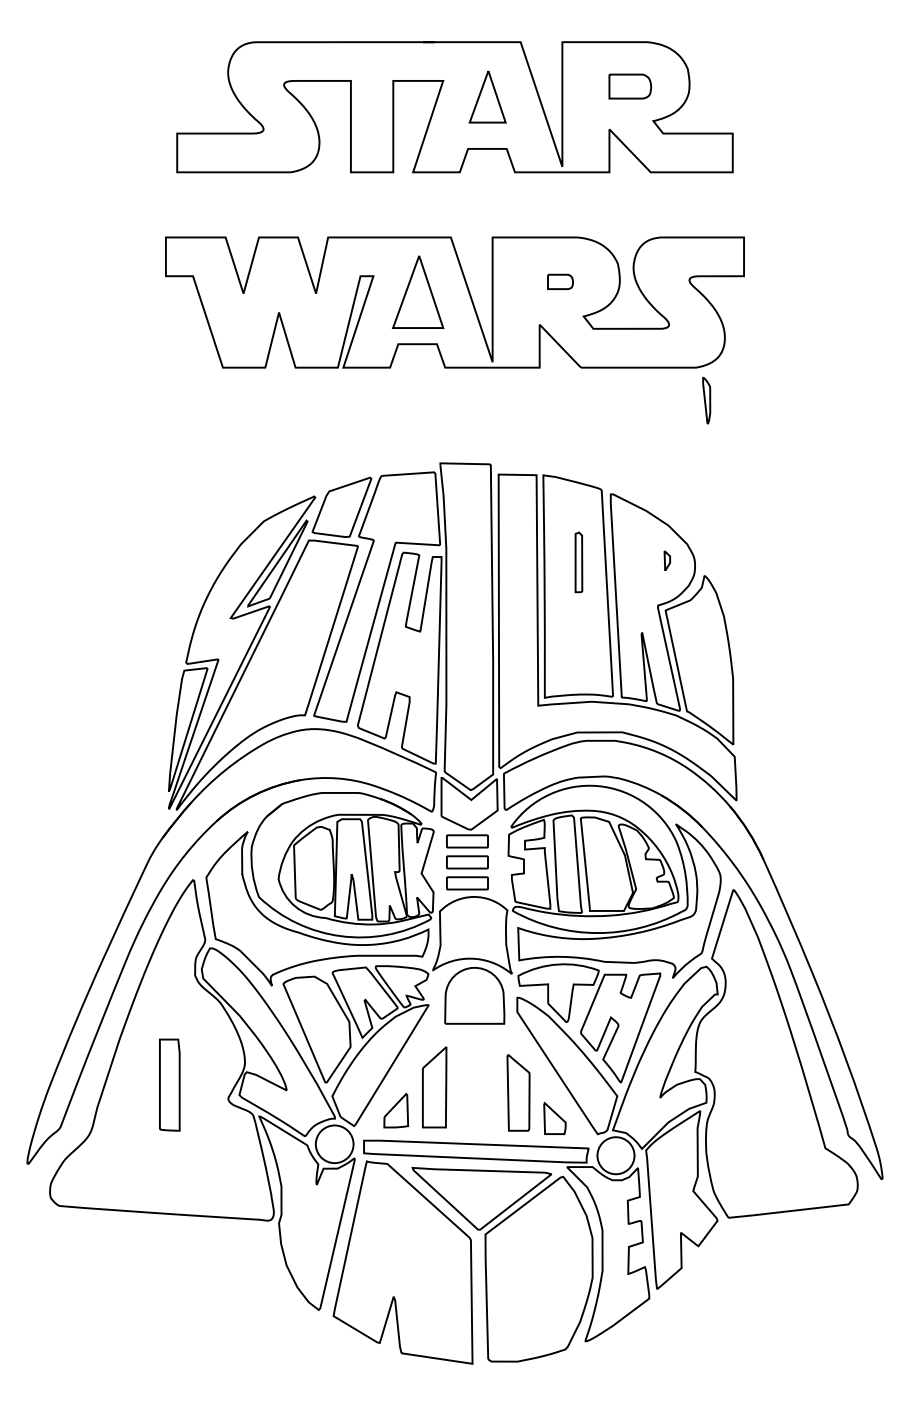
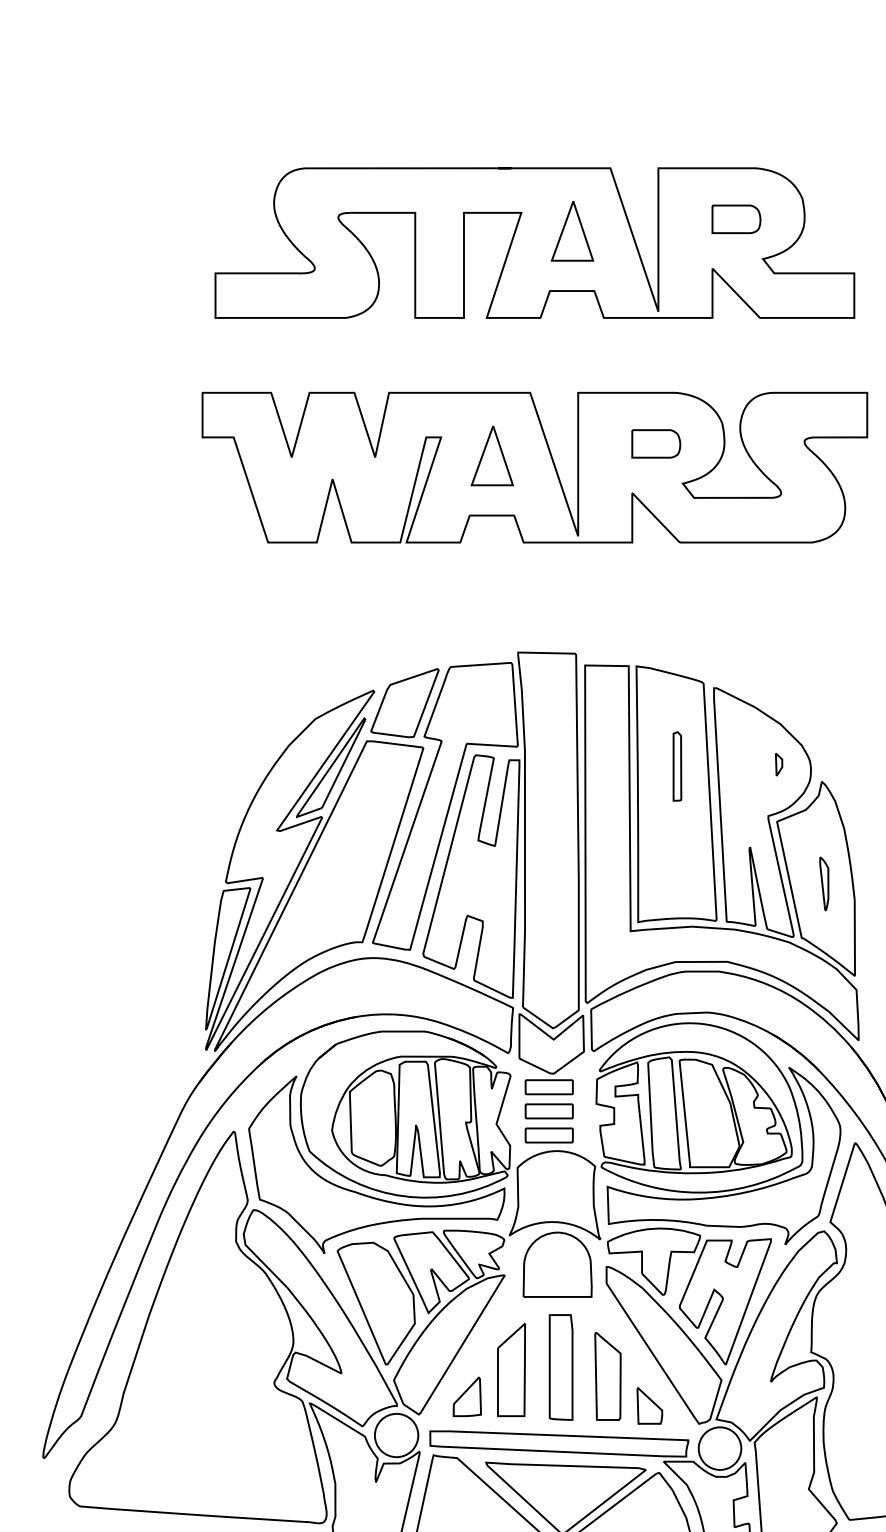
part: (560, 281) -> (656, 443), size x1.67
part: (417, 292) -> (491, 456), size x0.71
part: (706, 400) -> (824, 883), moved
part: (169, 1084) -> (560, 1366), moved

